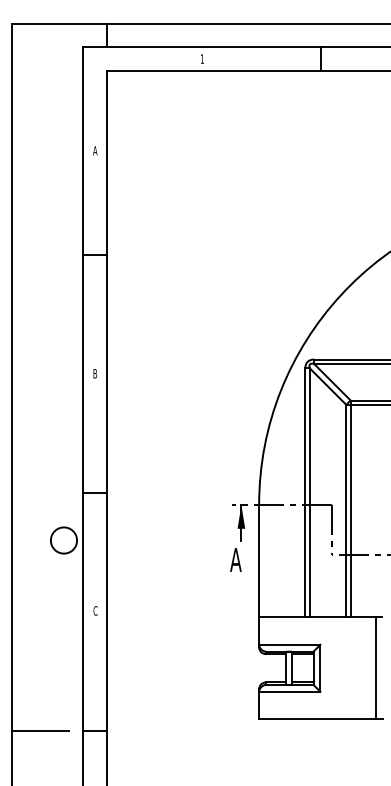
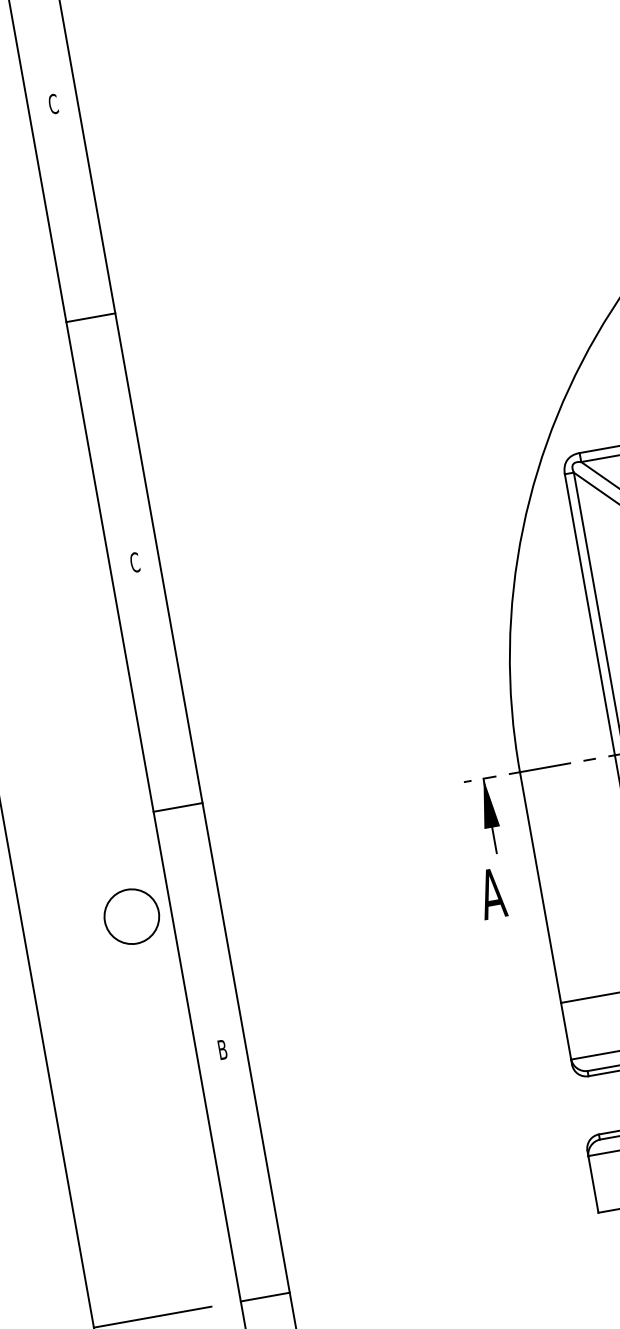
text: (95, 150) -> (53, 103), A -> C
text: (95, 373) -> (135, 561), B -> C
text: (95, 610) -> (222, 1048), C -> B

